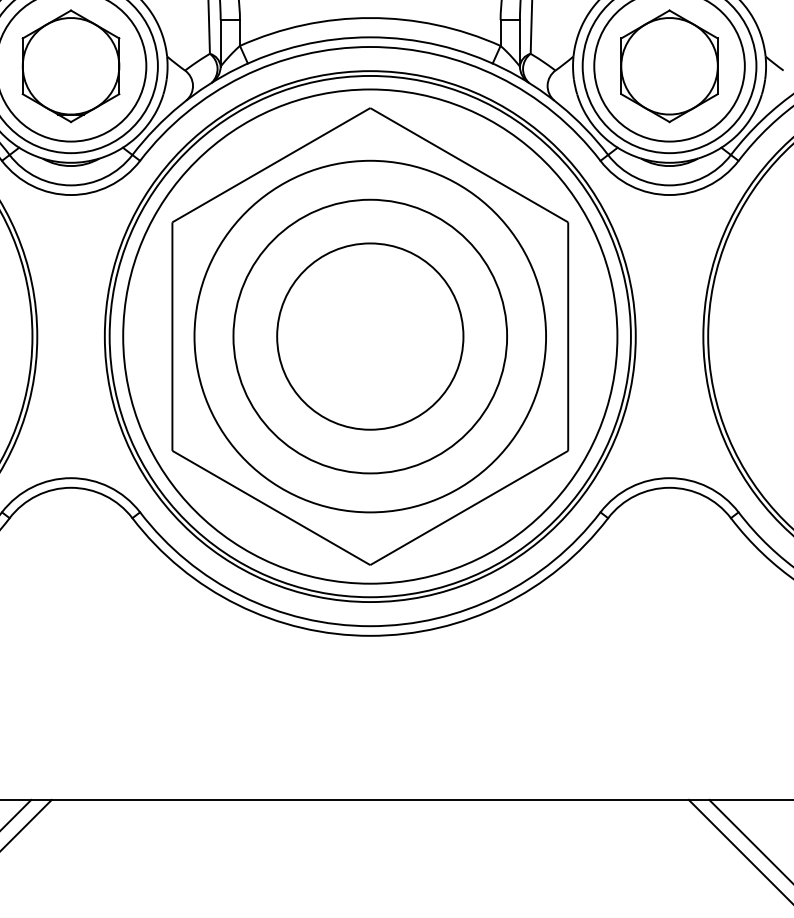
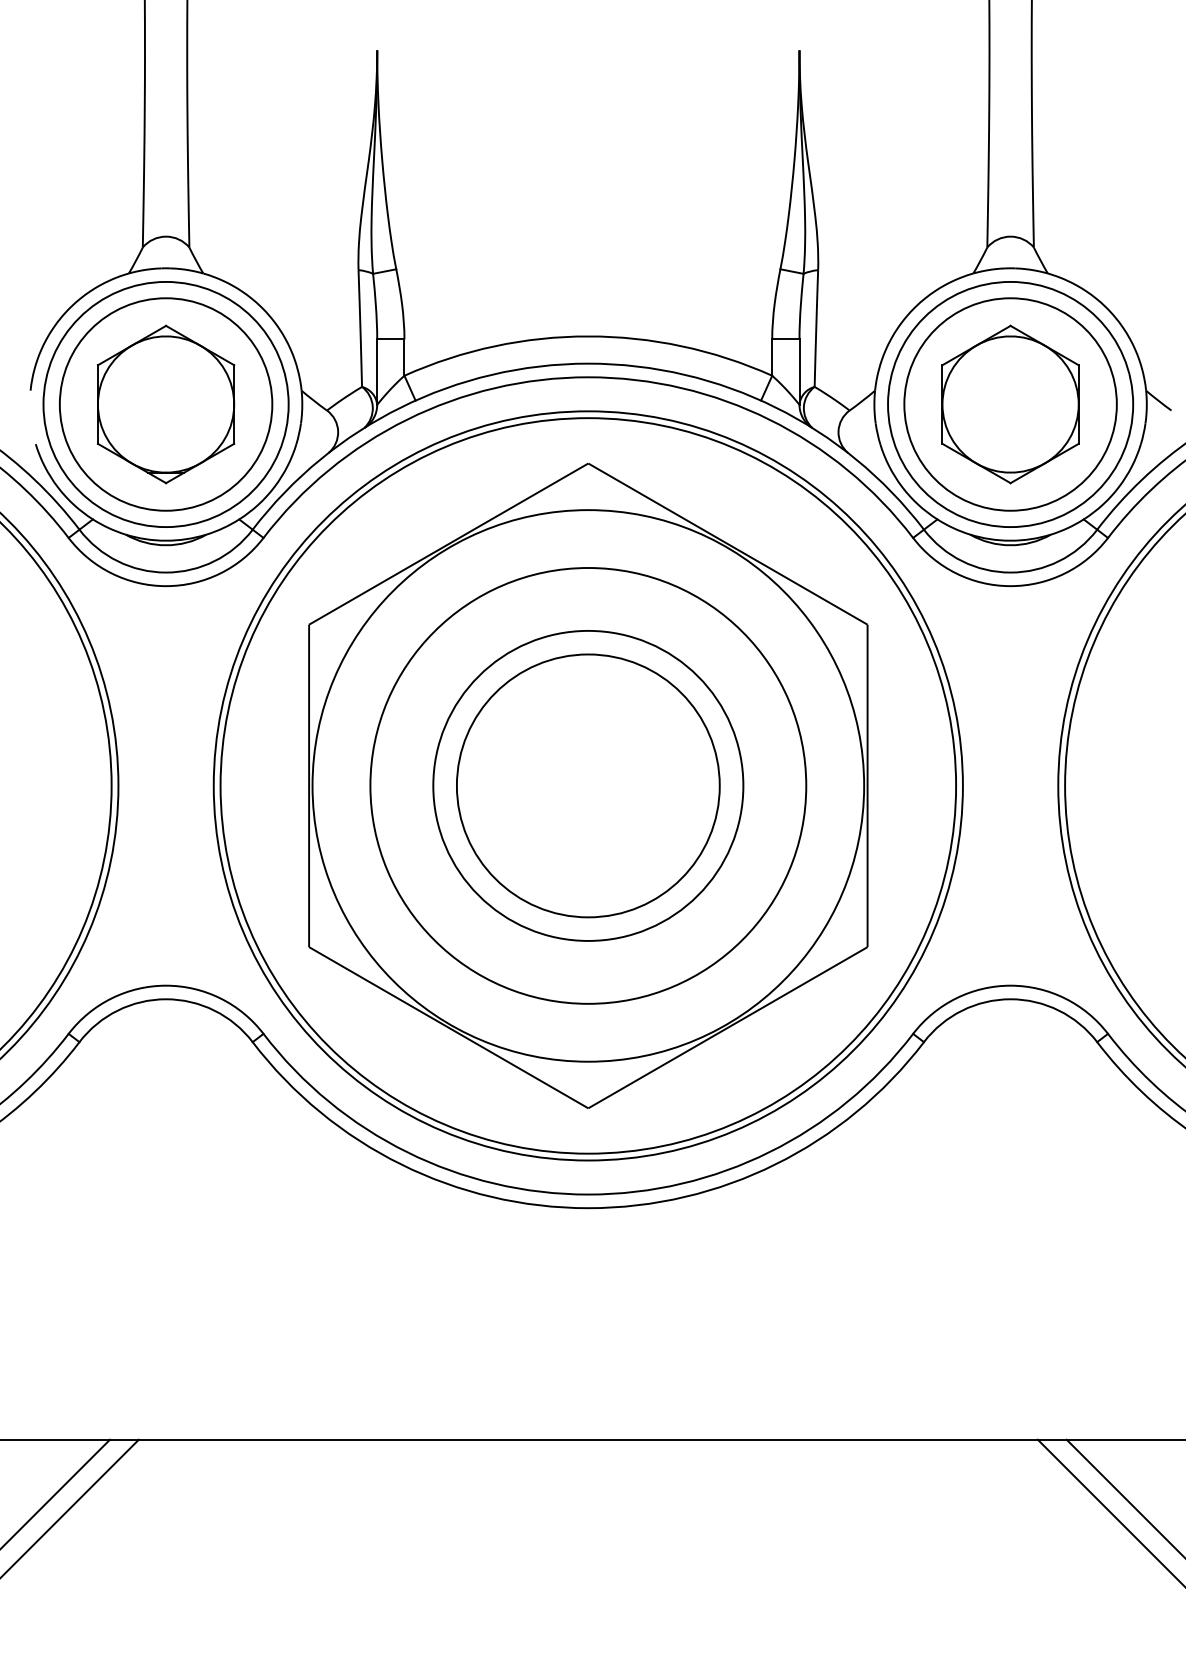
circle: (370, 336) -> (588, 785), size x0.62
circle: (370, 336) -> (588, 785), size x0.62
circle: (370, 336) -> (588, 785), size x1.43

